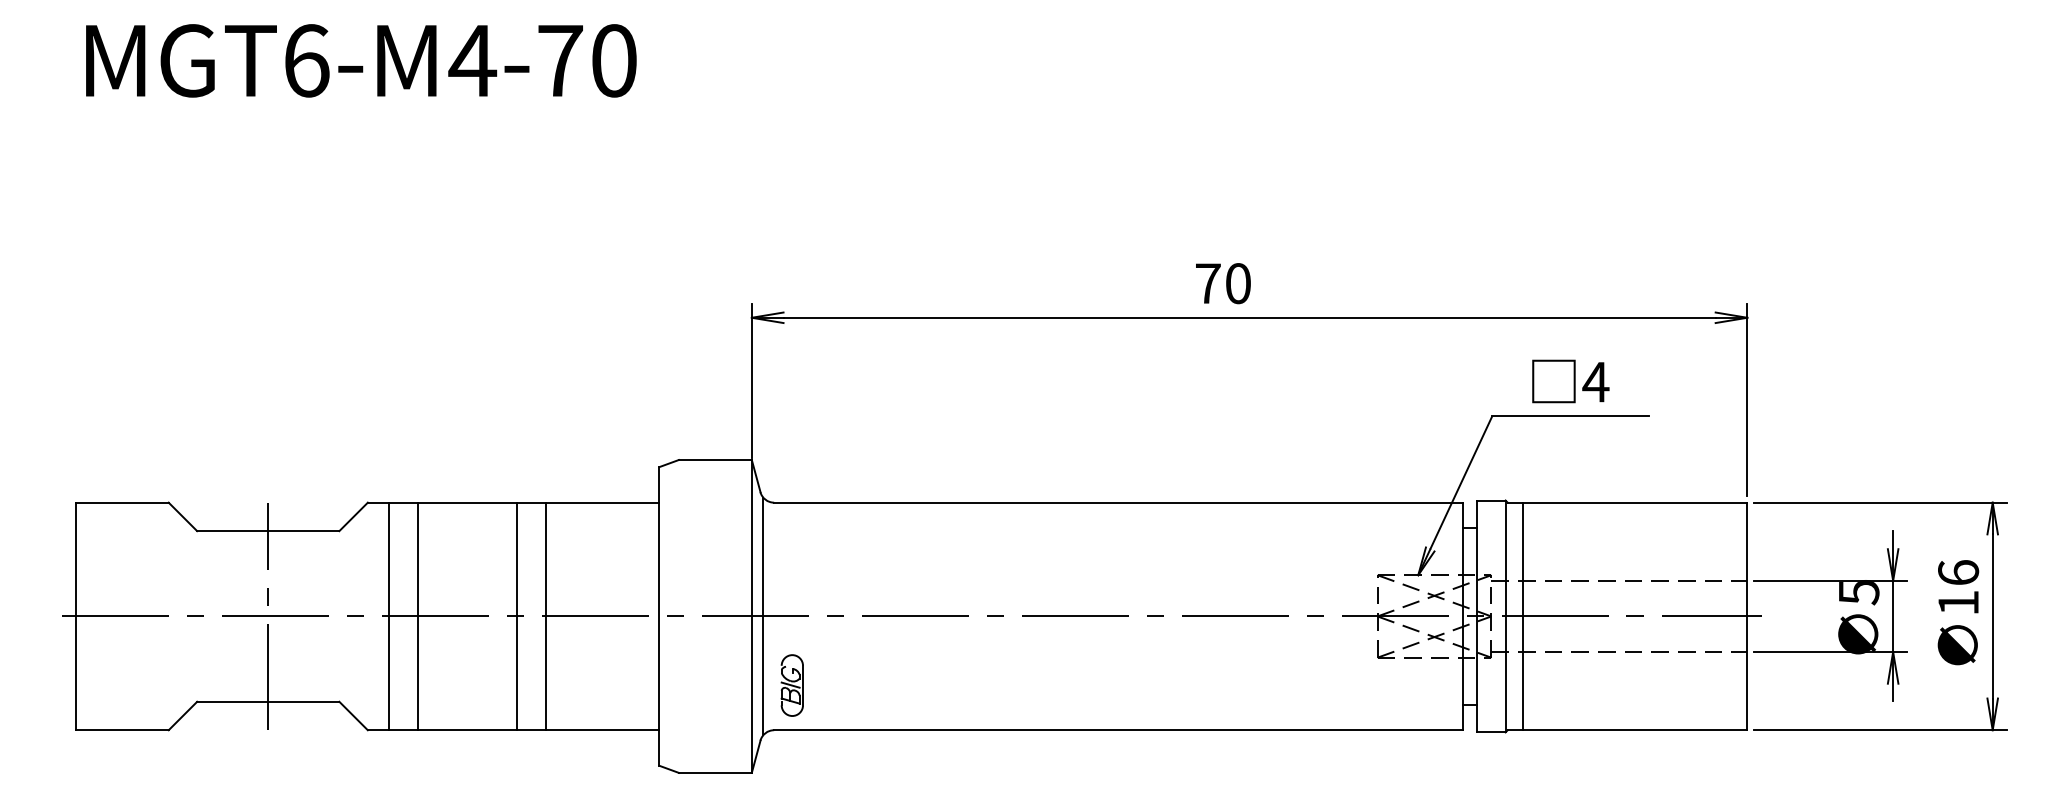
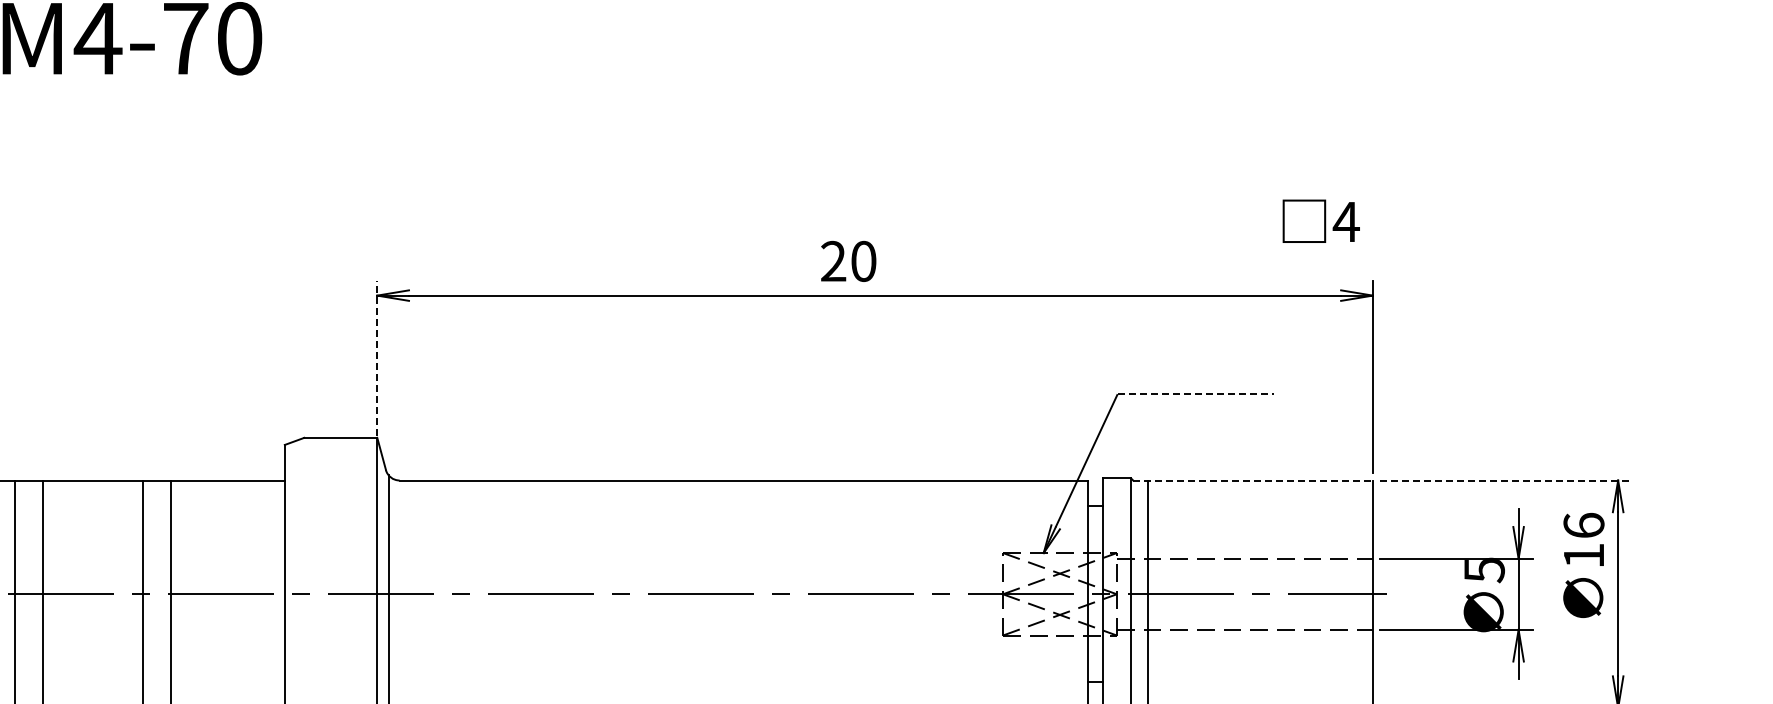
text: (1207, 283) -> (832, 261), 70 -> 20
line: (751, 380) -> (376, 358), solid -> dashed
text: (1570, 381) -> (1320, 221), moved
line: (1570, 416) -> (1195, 394), solid -> dashed
line: (1627, 502) -> (1252, 480), solid -> dashed
line: (1881, 502) -> (1506, 480), solid -> dashed
text: (1958, 612) -> (1583, 565), moved
part: (791, 685) -> (416, 663), removed

